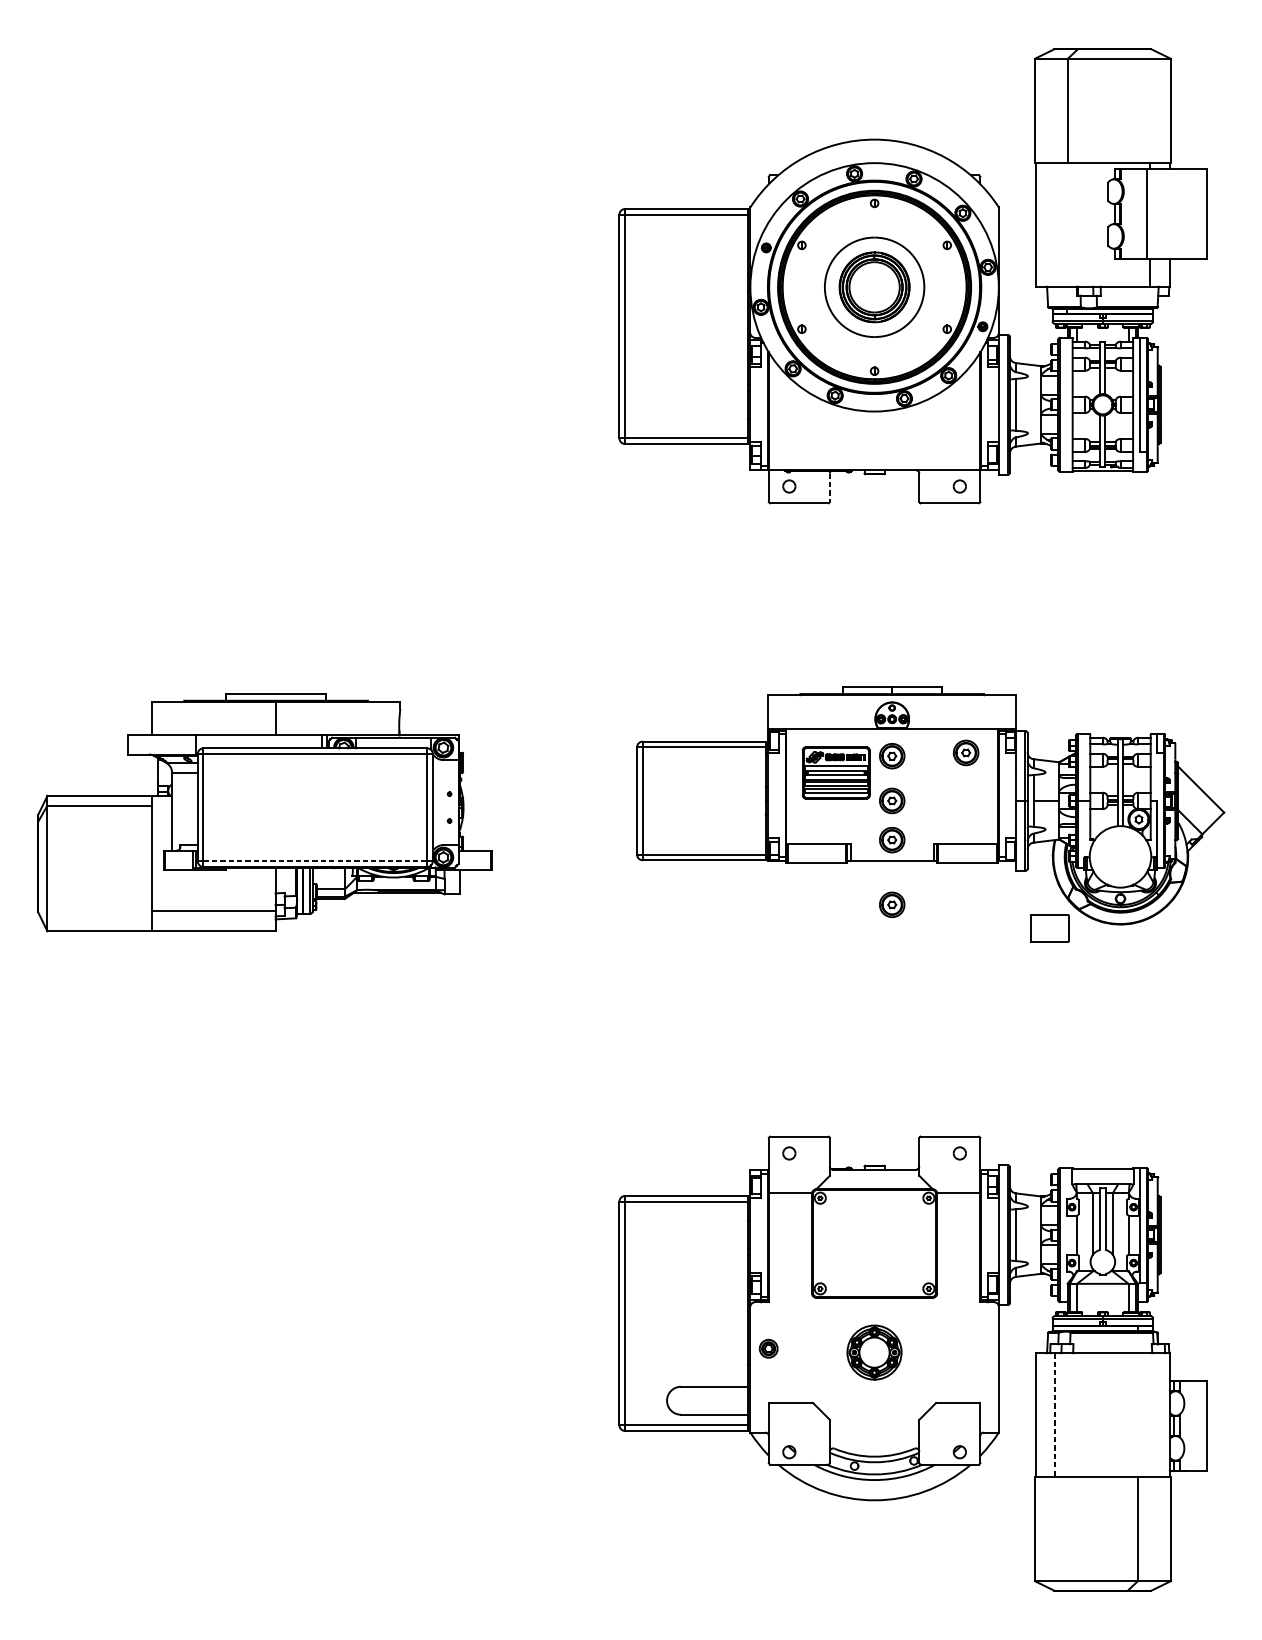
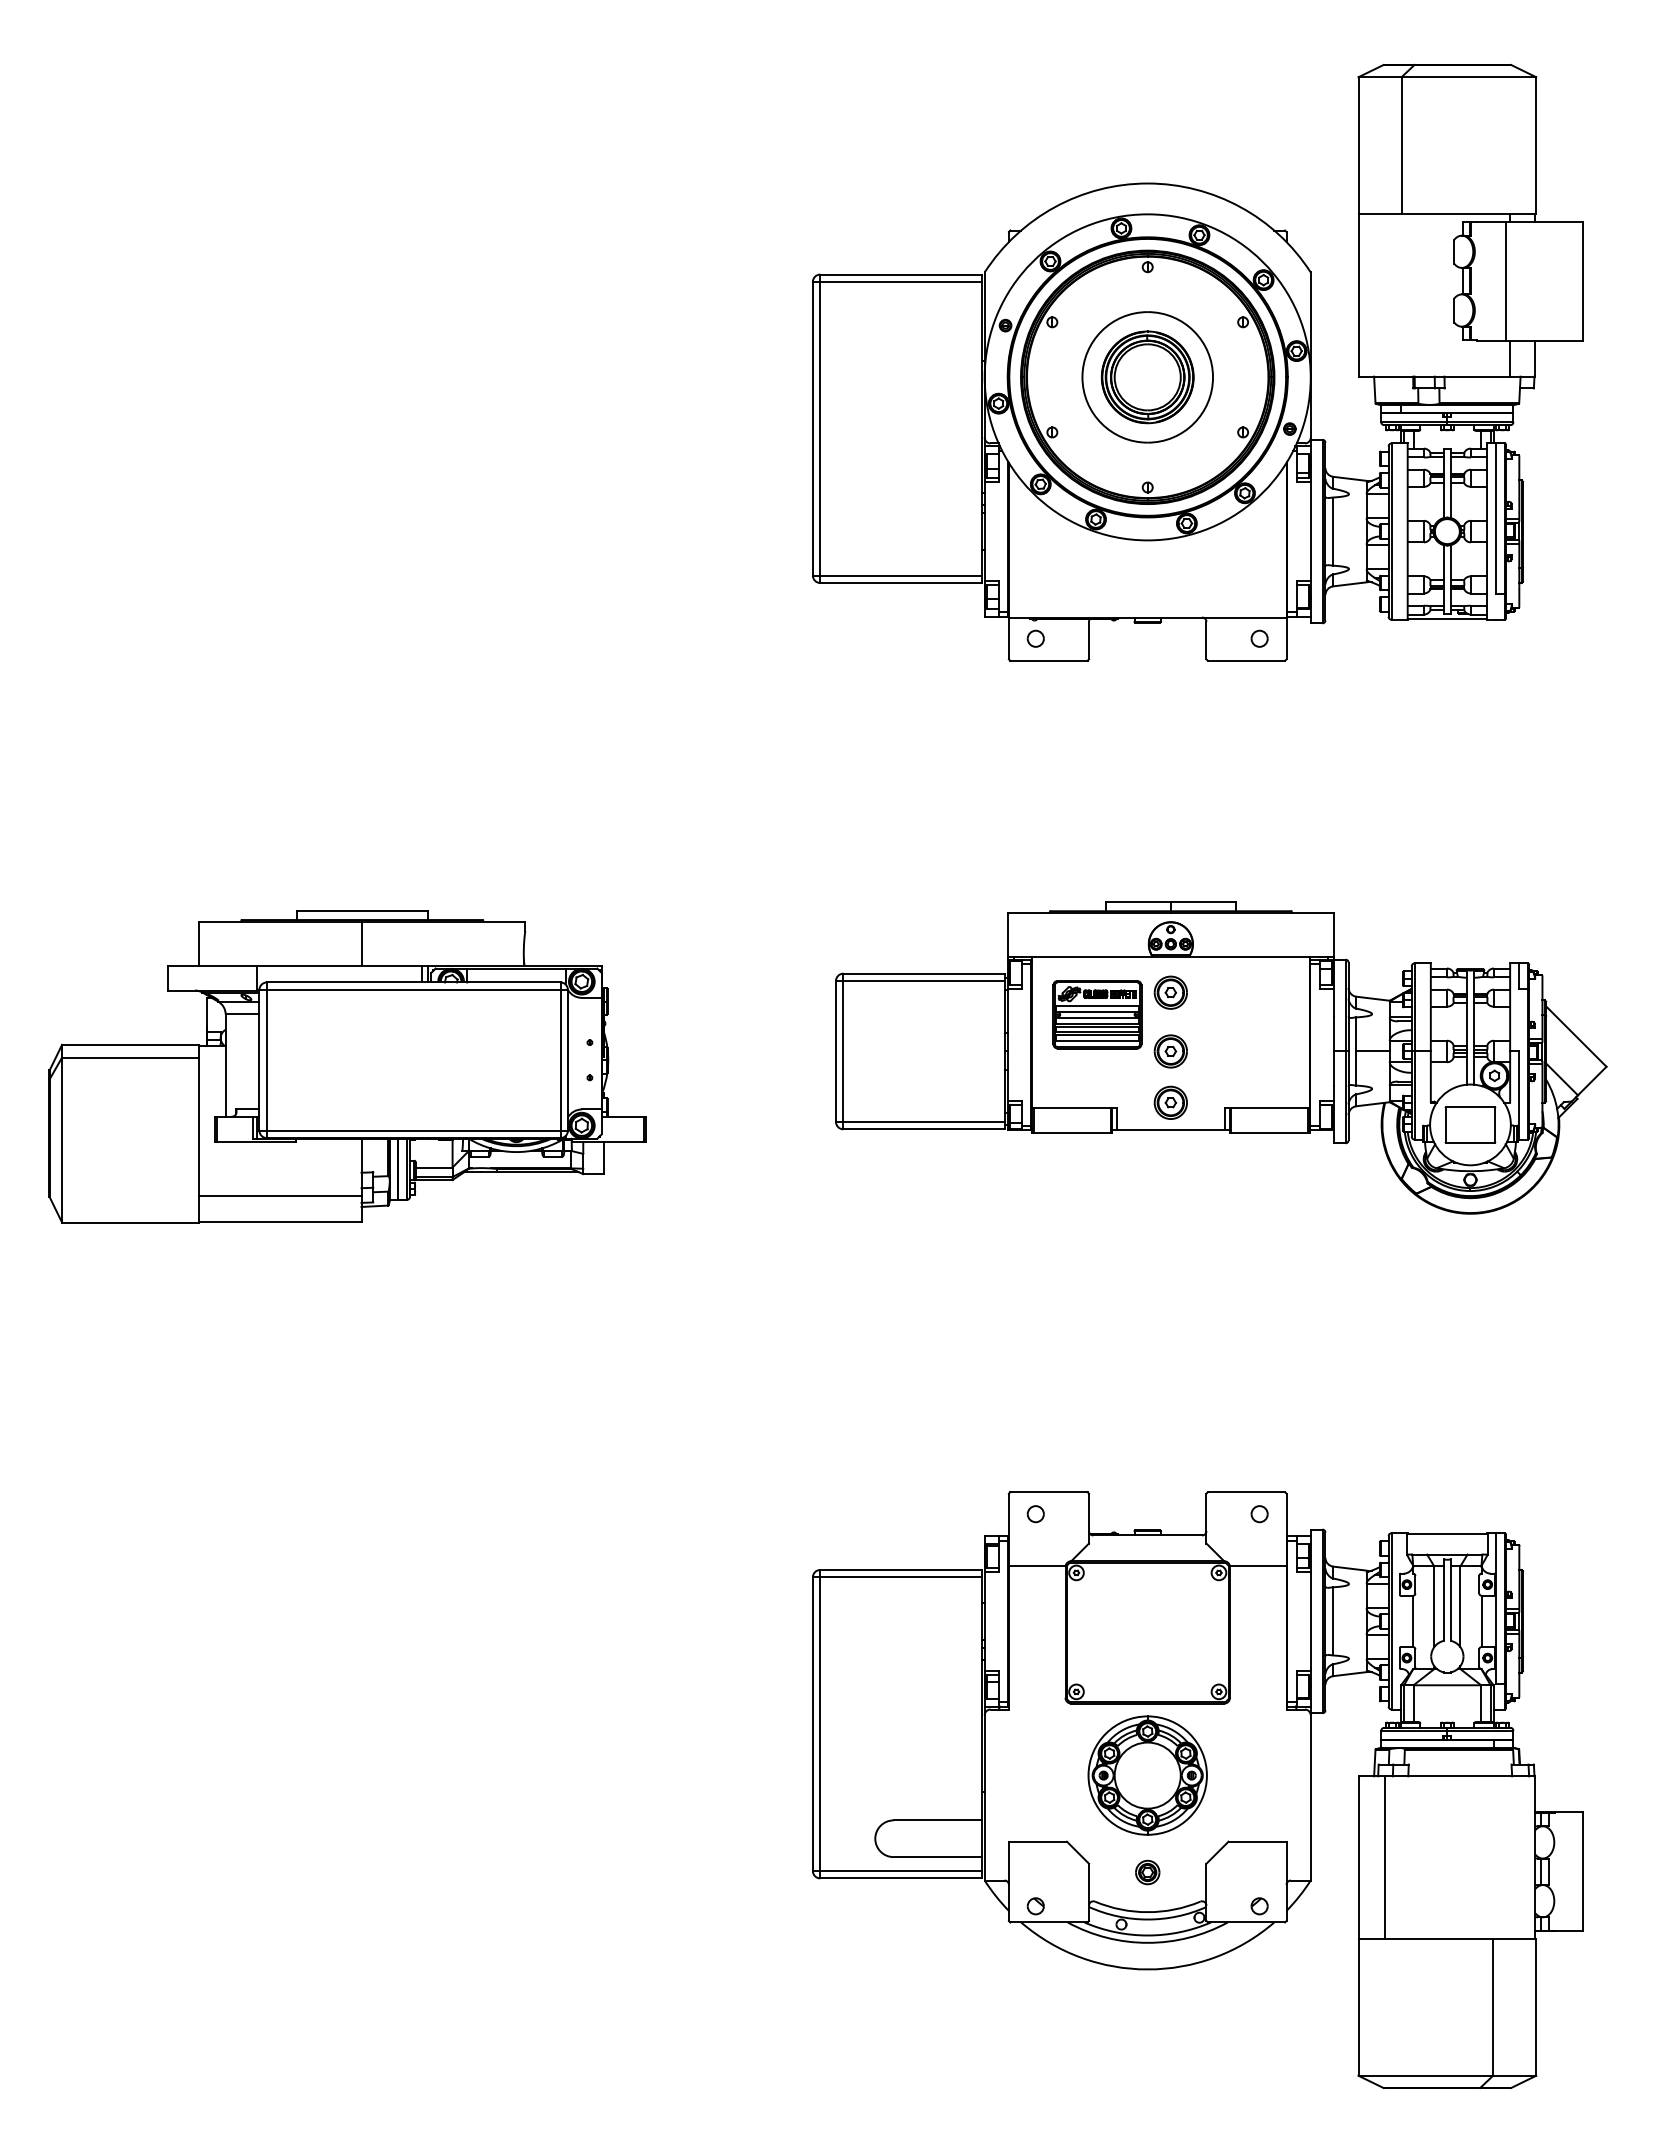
line: (829, 487) -> (1088, 640), dashed -> solid
part: (965, 752) -> (1267, 988), removed
line: (315, 861) -> (413, 1130), dashed -> solid
part: (891, 904) -> (1170, 1187), removed
part: (1049, 928) -> (1470, 1124), moved
part: (768, 1348) -> (1147, 1872), moved
part: (874, 1352) -> (1147, 1775), size x1.67
line: (1055, 1415) -> (1385, 1857), dashed -> solid

